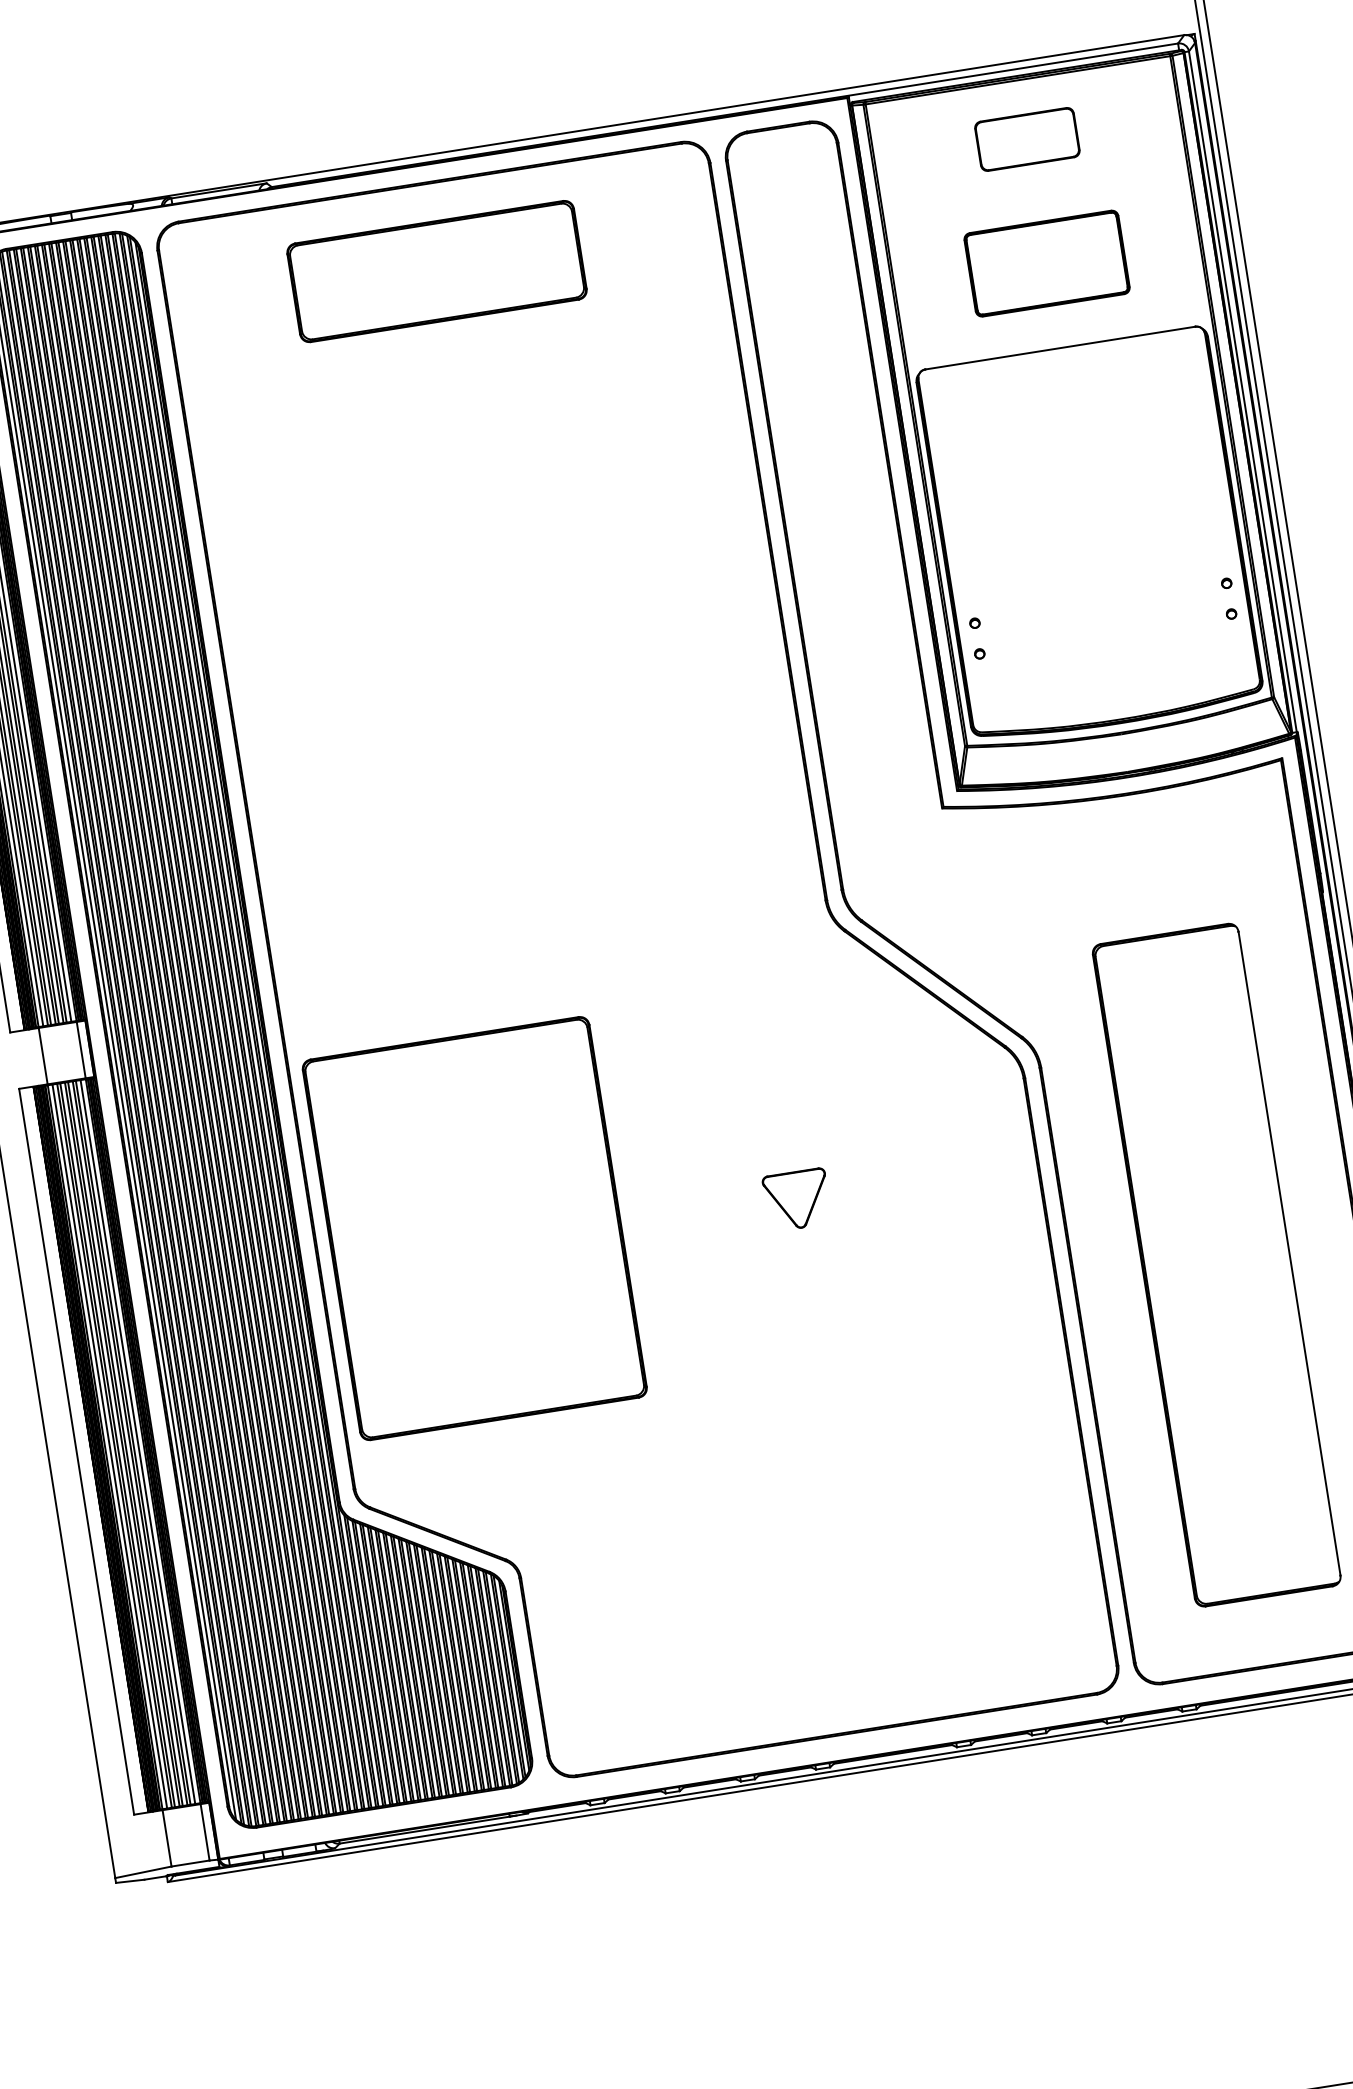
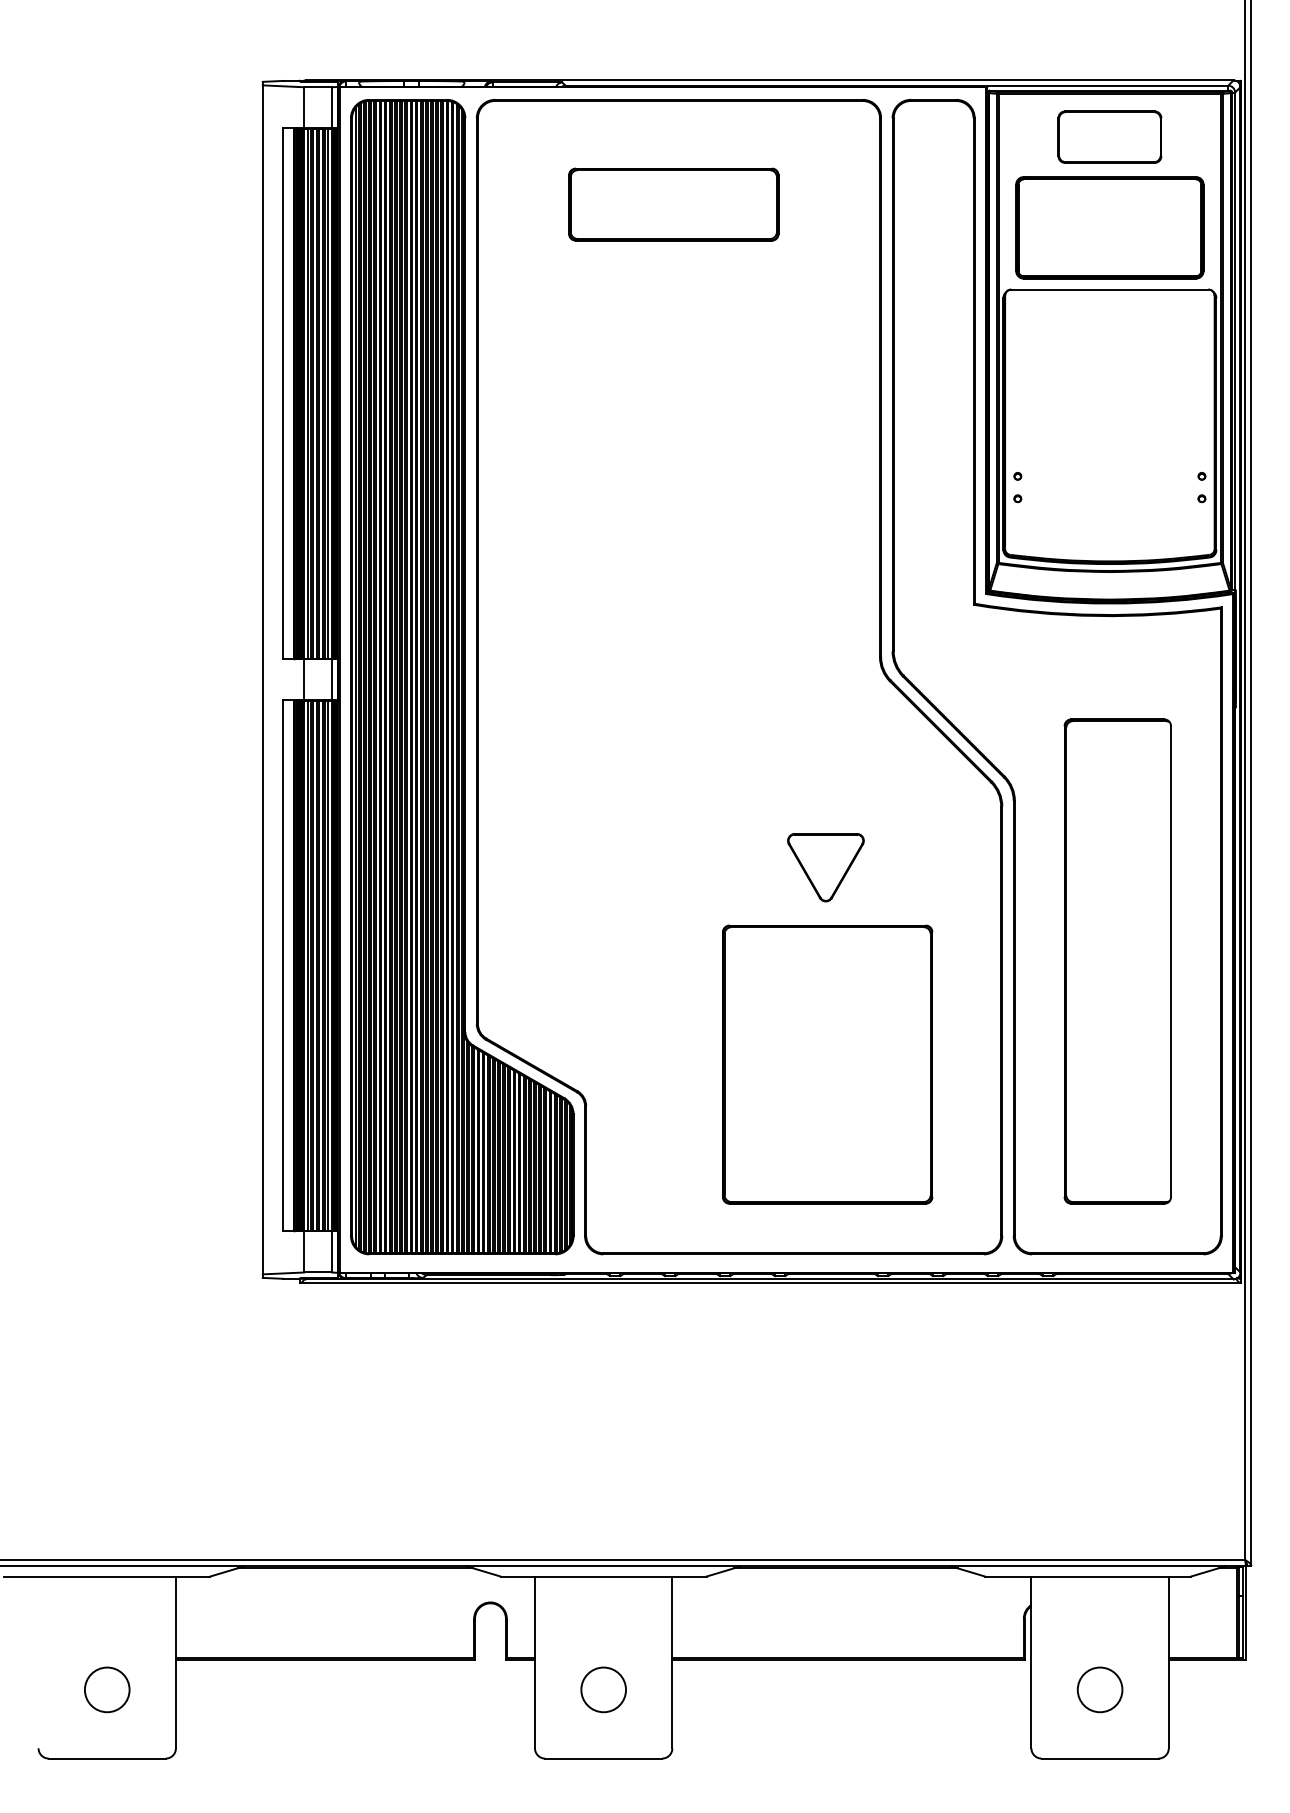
part: (1026, 138) -> (1109, 136), size x1.43
part: (1046, 263) -> (1109, 227), size x1.67
part: (436, 271) -> (673, 204), moved
part: (796, 1199) -> (825, 867), size x1.67
part: (474, 1228) -> (827, 1064), moved

